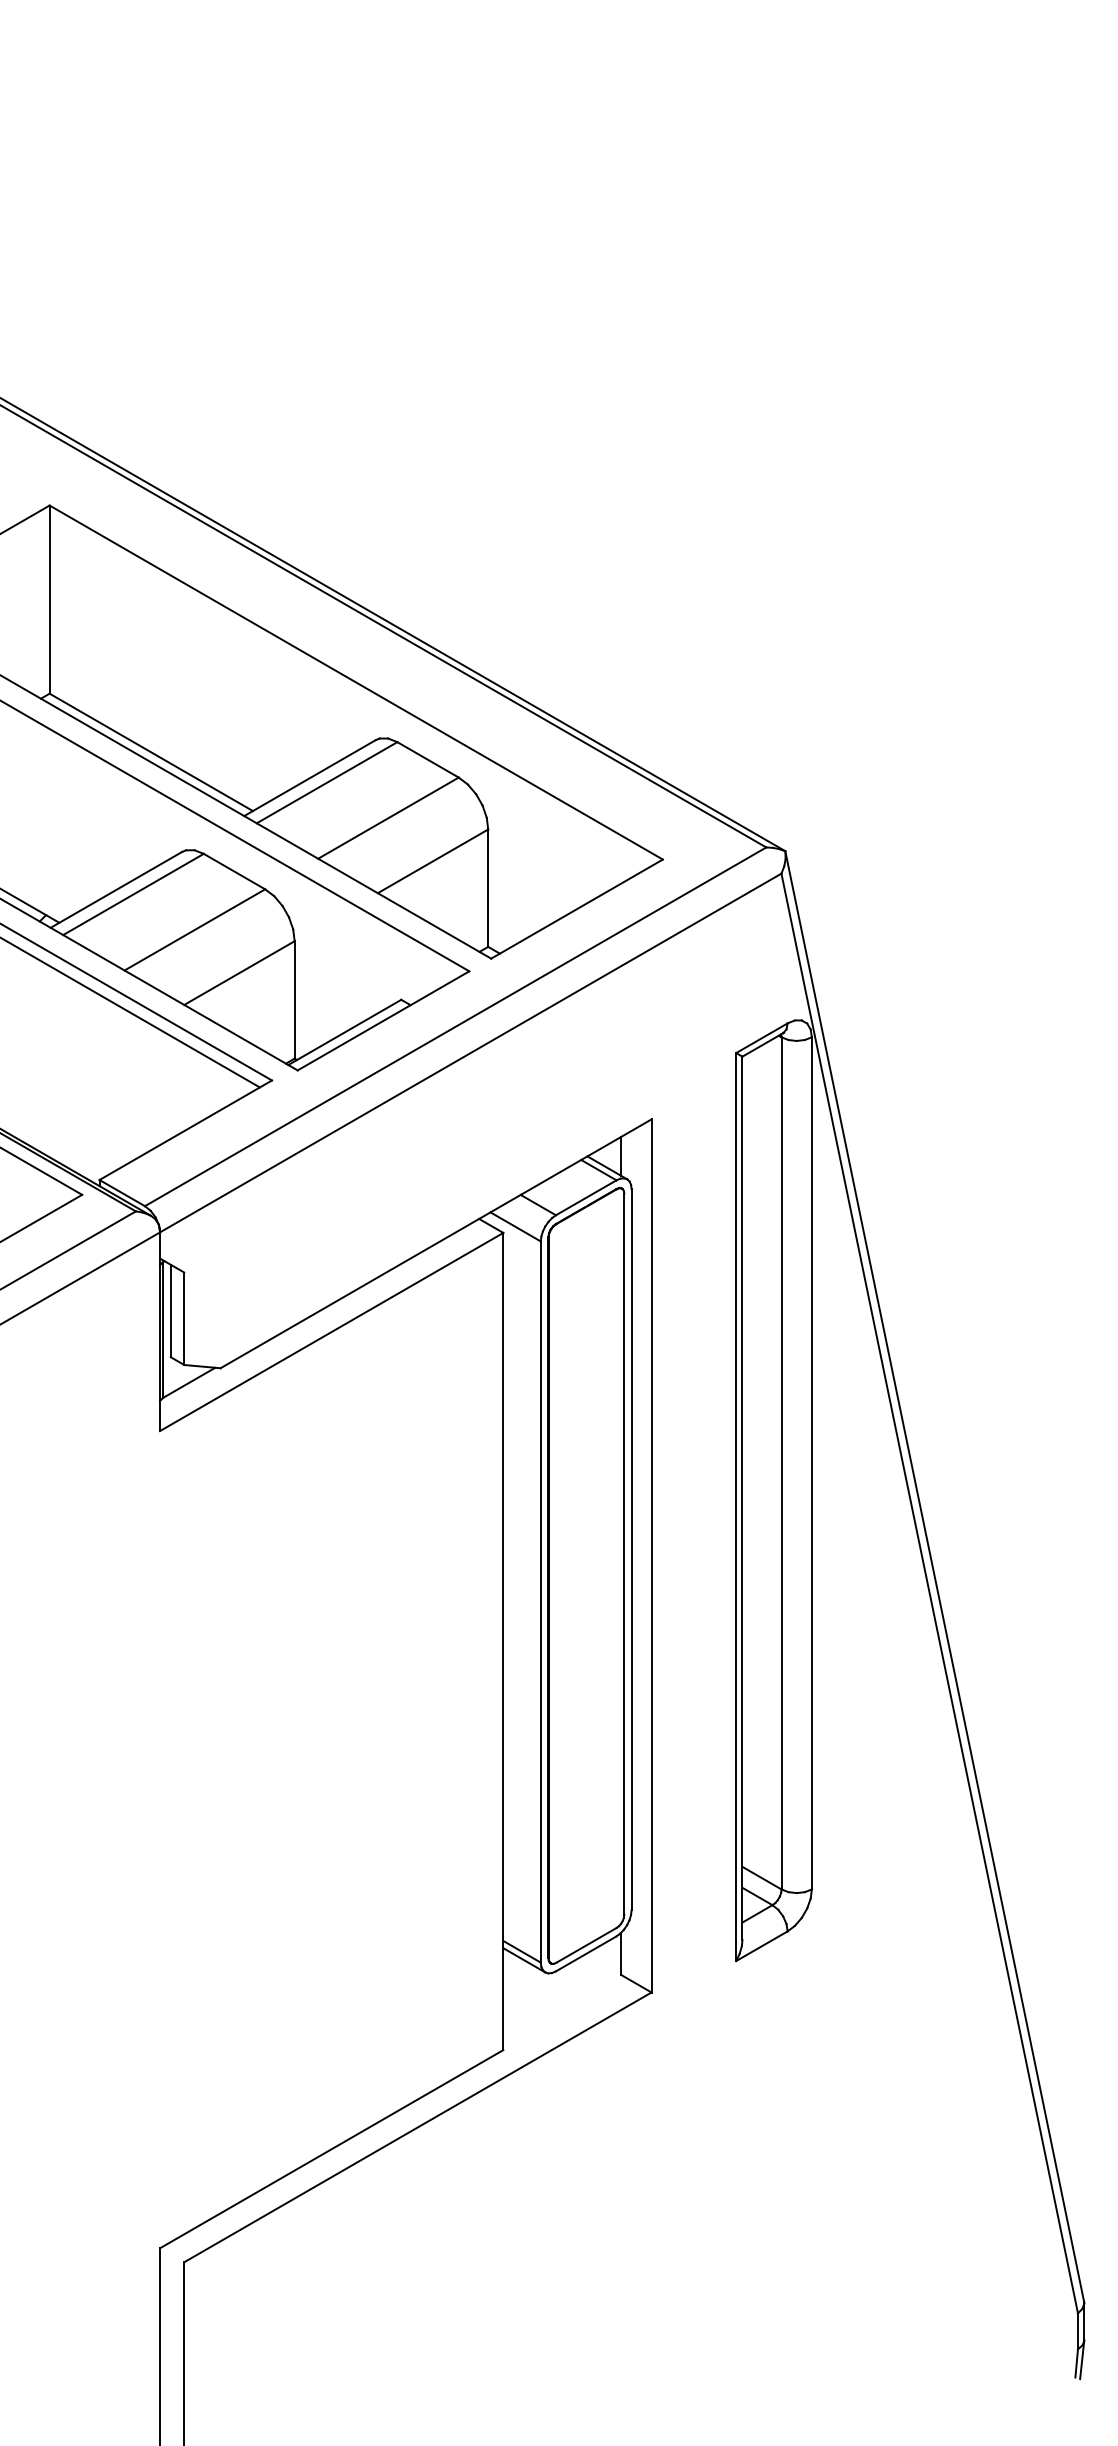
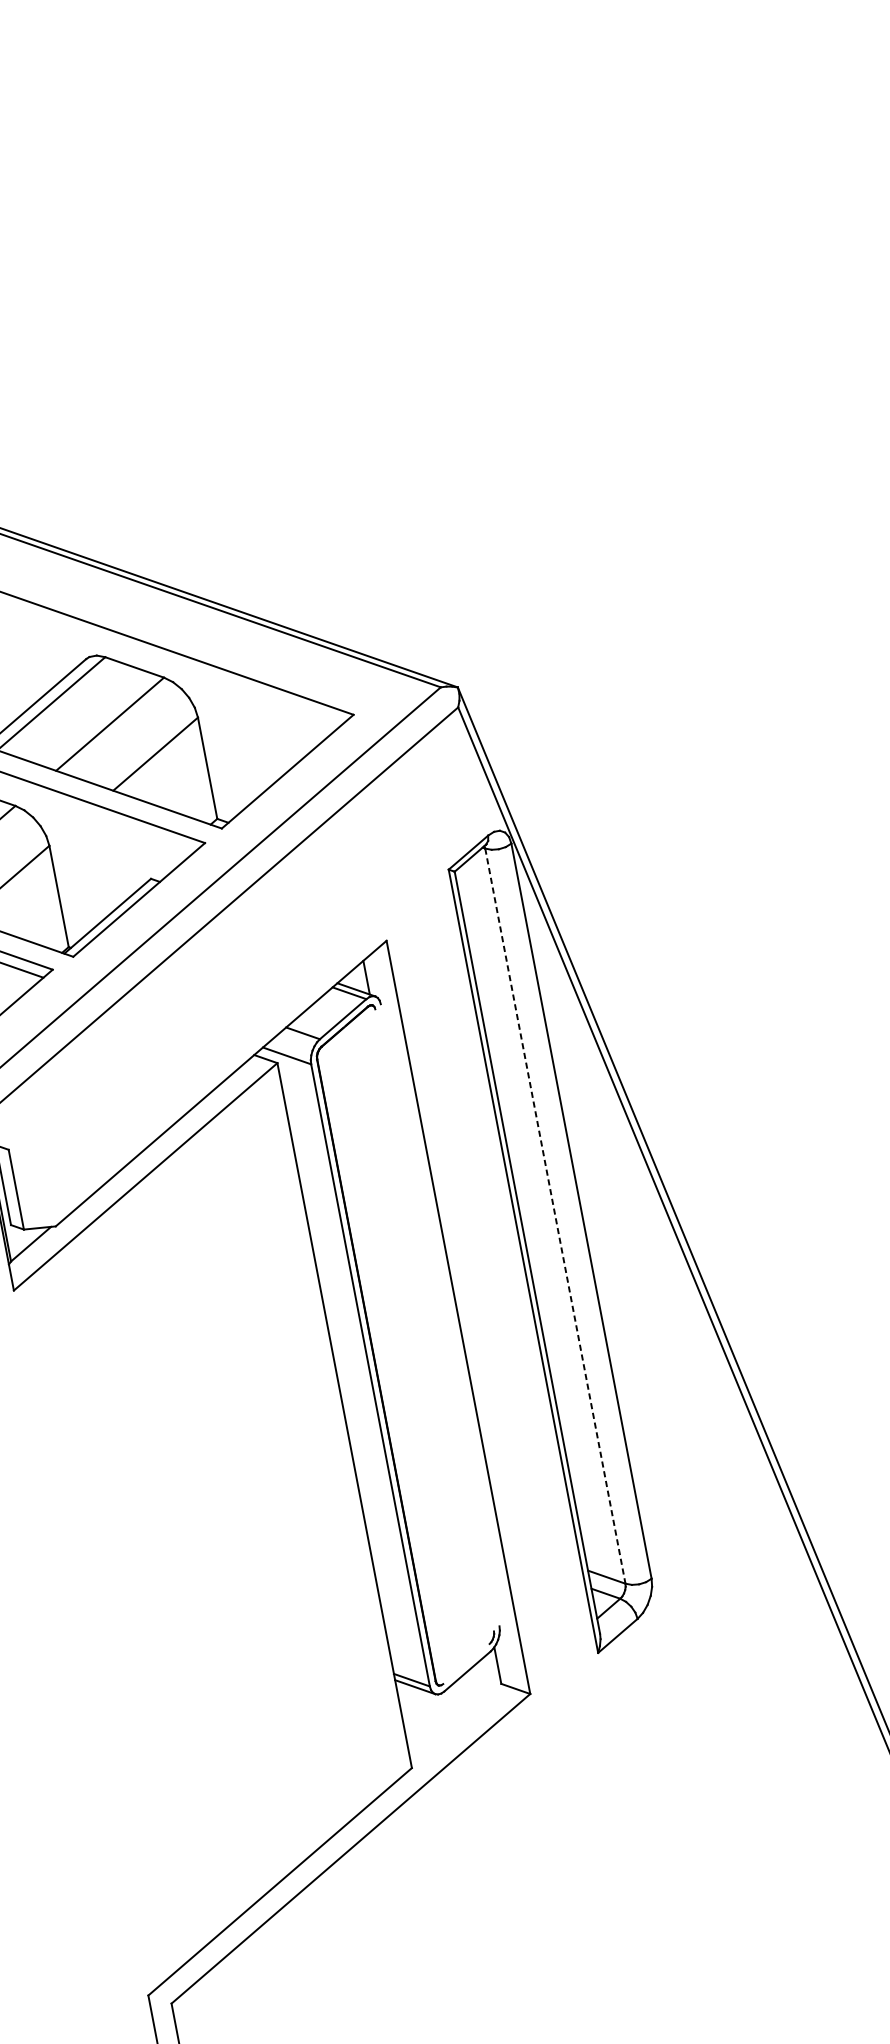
line: (781, 1463) -> (555, 1216), solid -> dashed
line: (631, 1549) -> (440, 1315), removed
line: (624, 1553) -> (434, 1319), removed
line: (586, 1944) -> (466, 1663), removed

